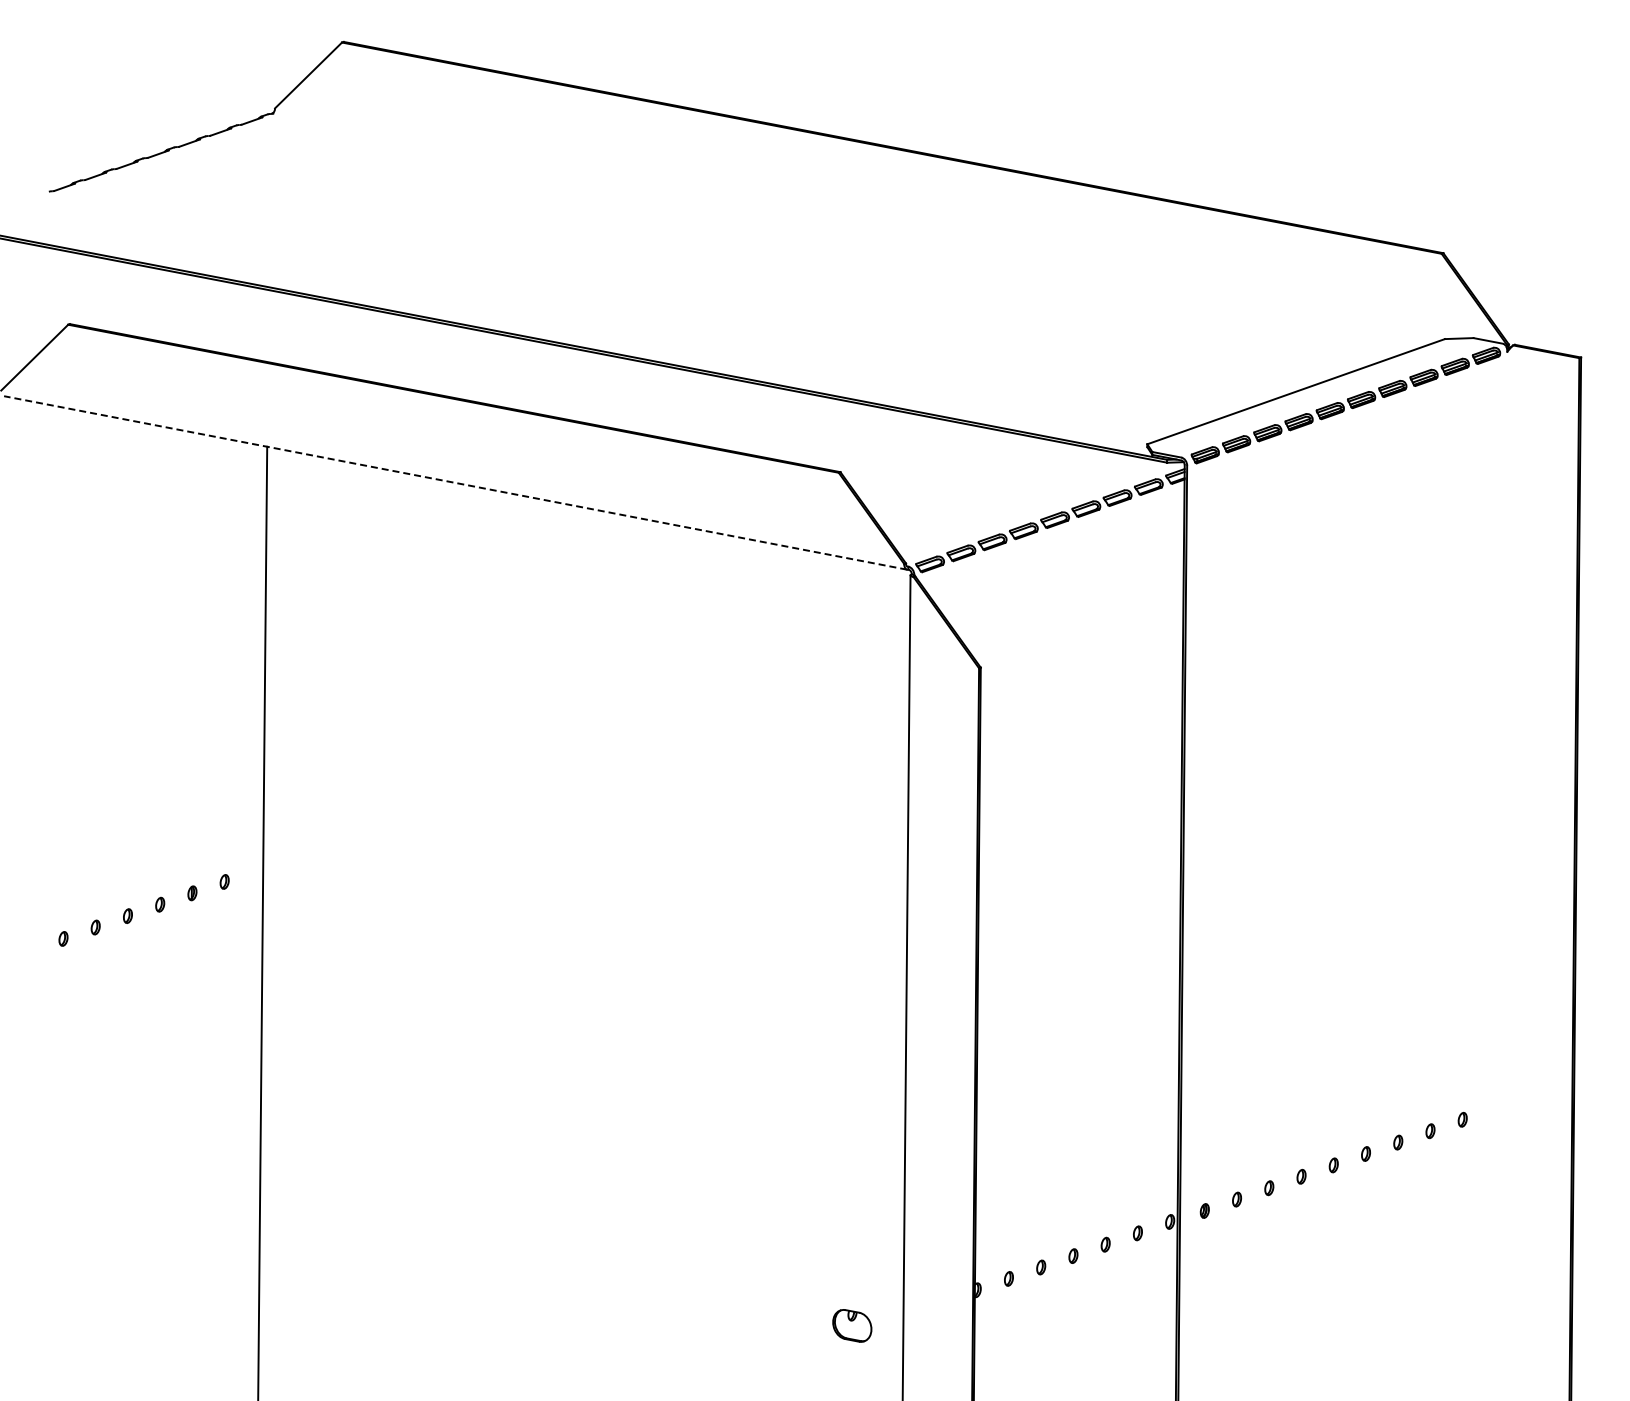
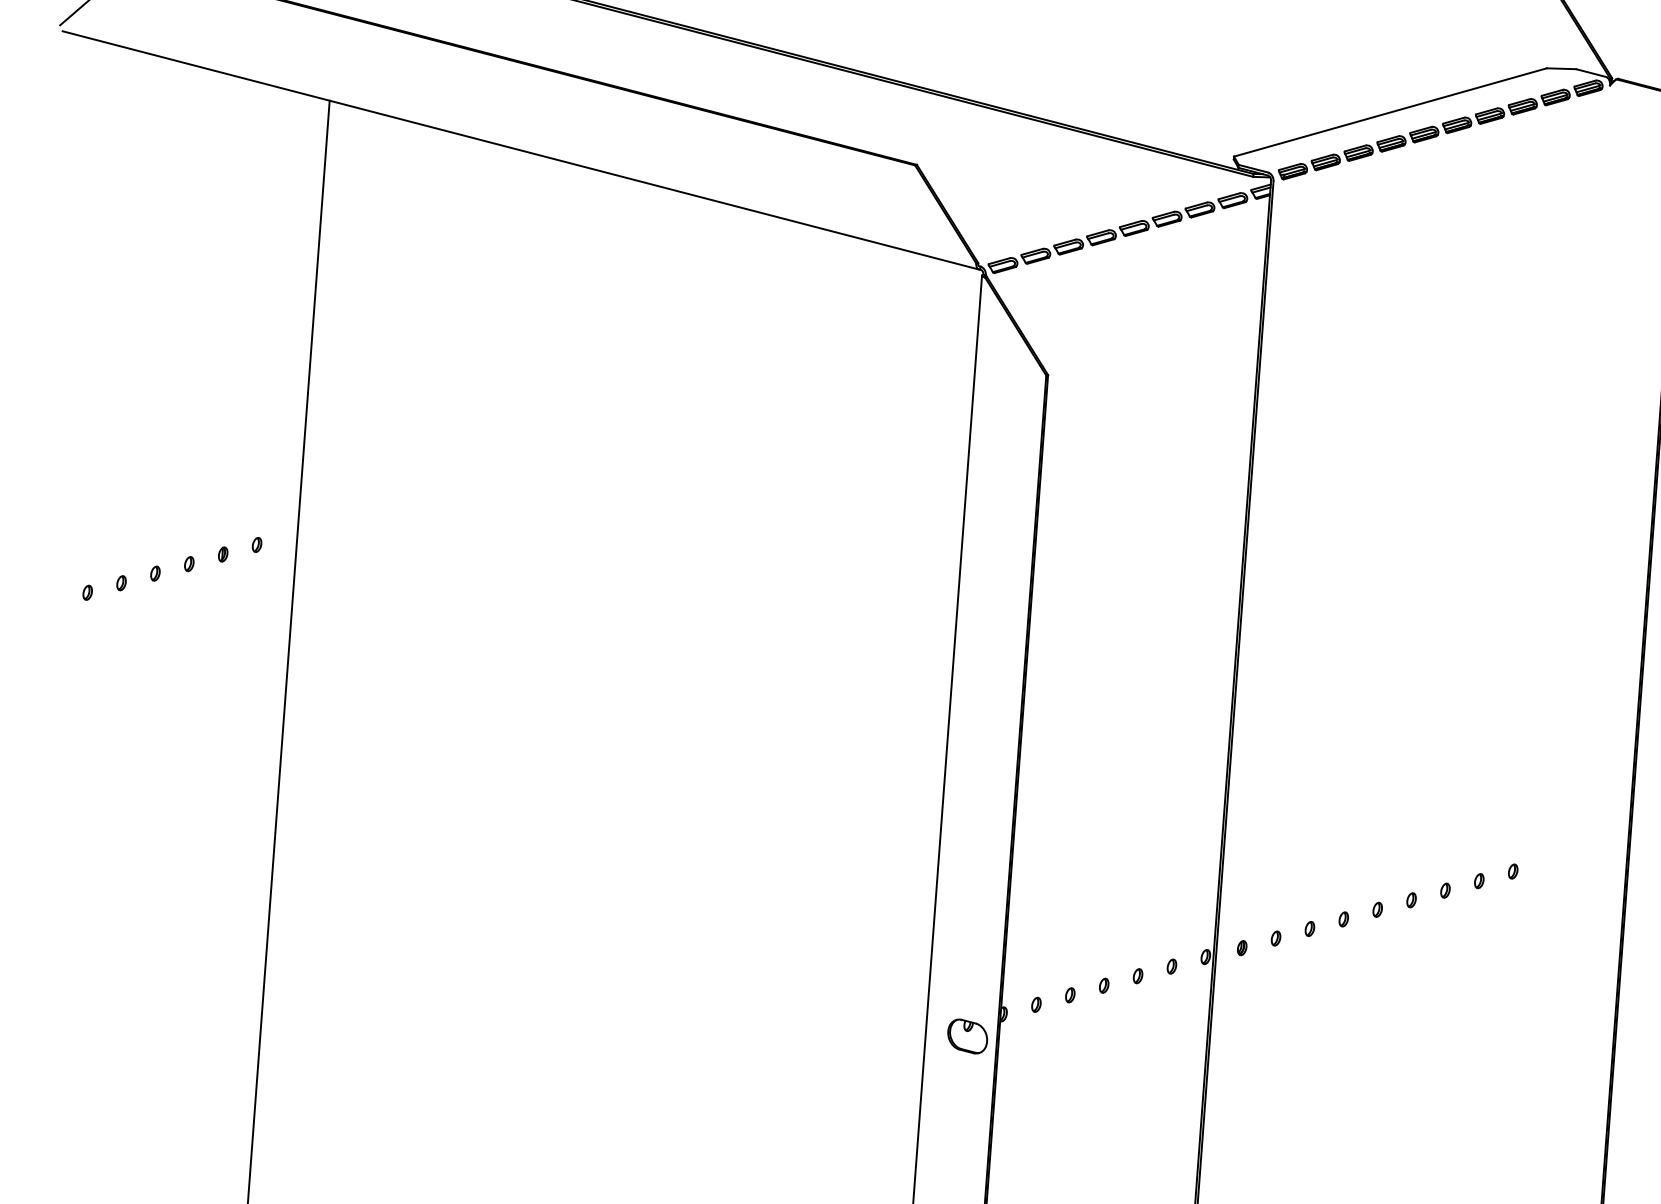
line: (455, 482) -> (520, 149), dashed -> solid
part: (852, 1325) -> (967, 1036), moved

